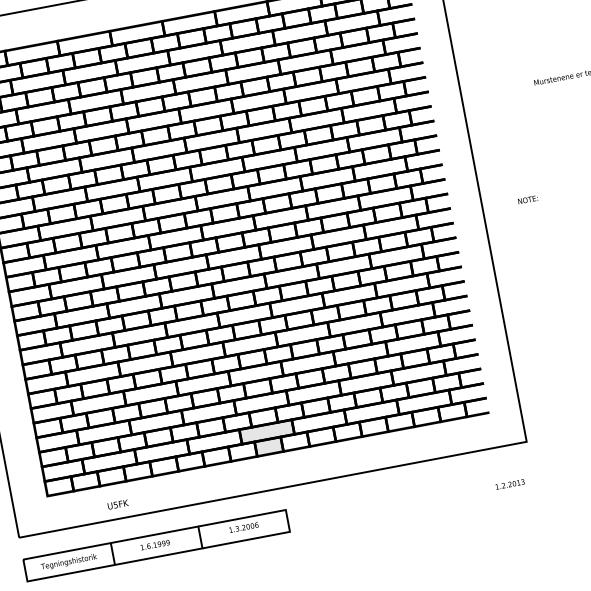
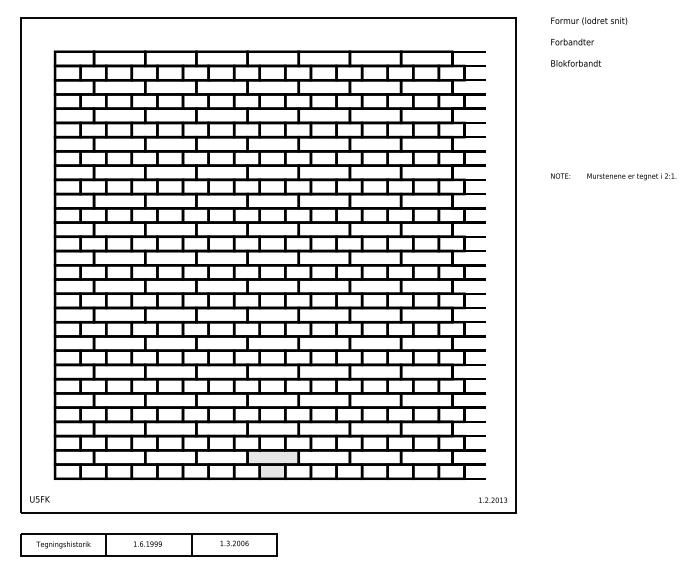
text: (527, 199) -> (560, 175), moved
text: (510, 483) -> (493, 499), moved
text: (117, 504) -> (39, 499), moved

